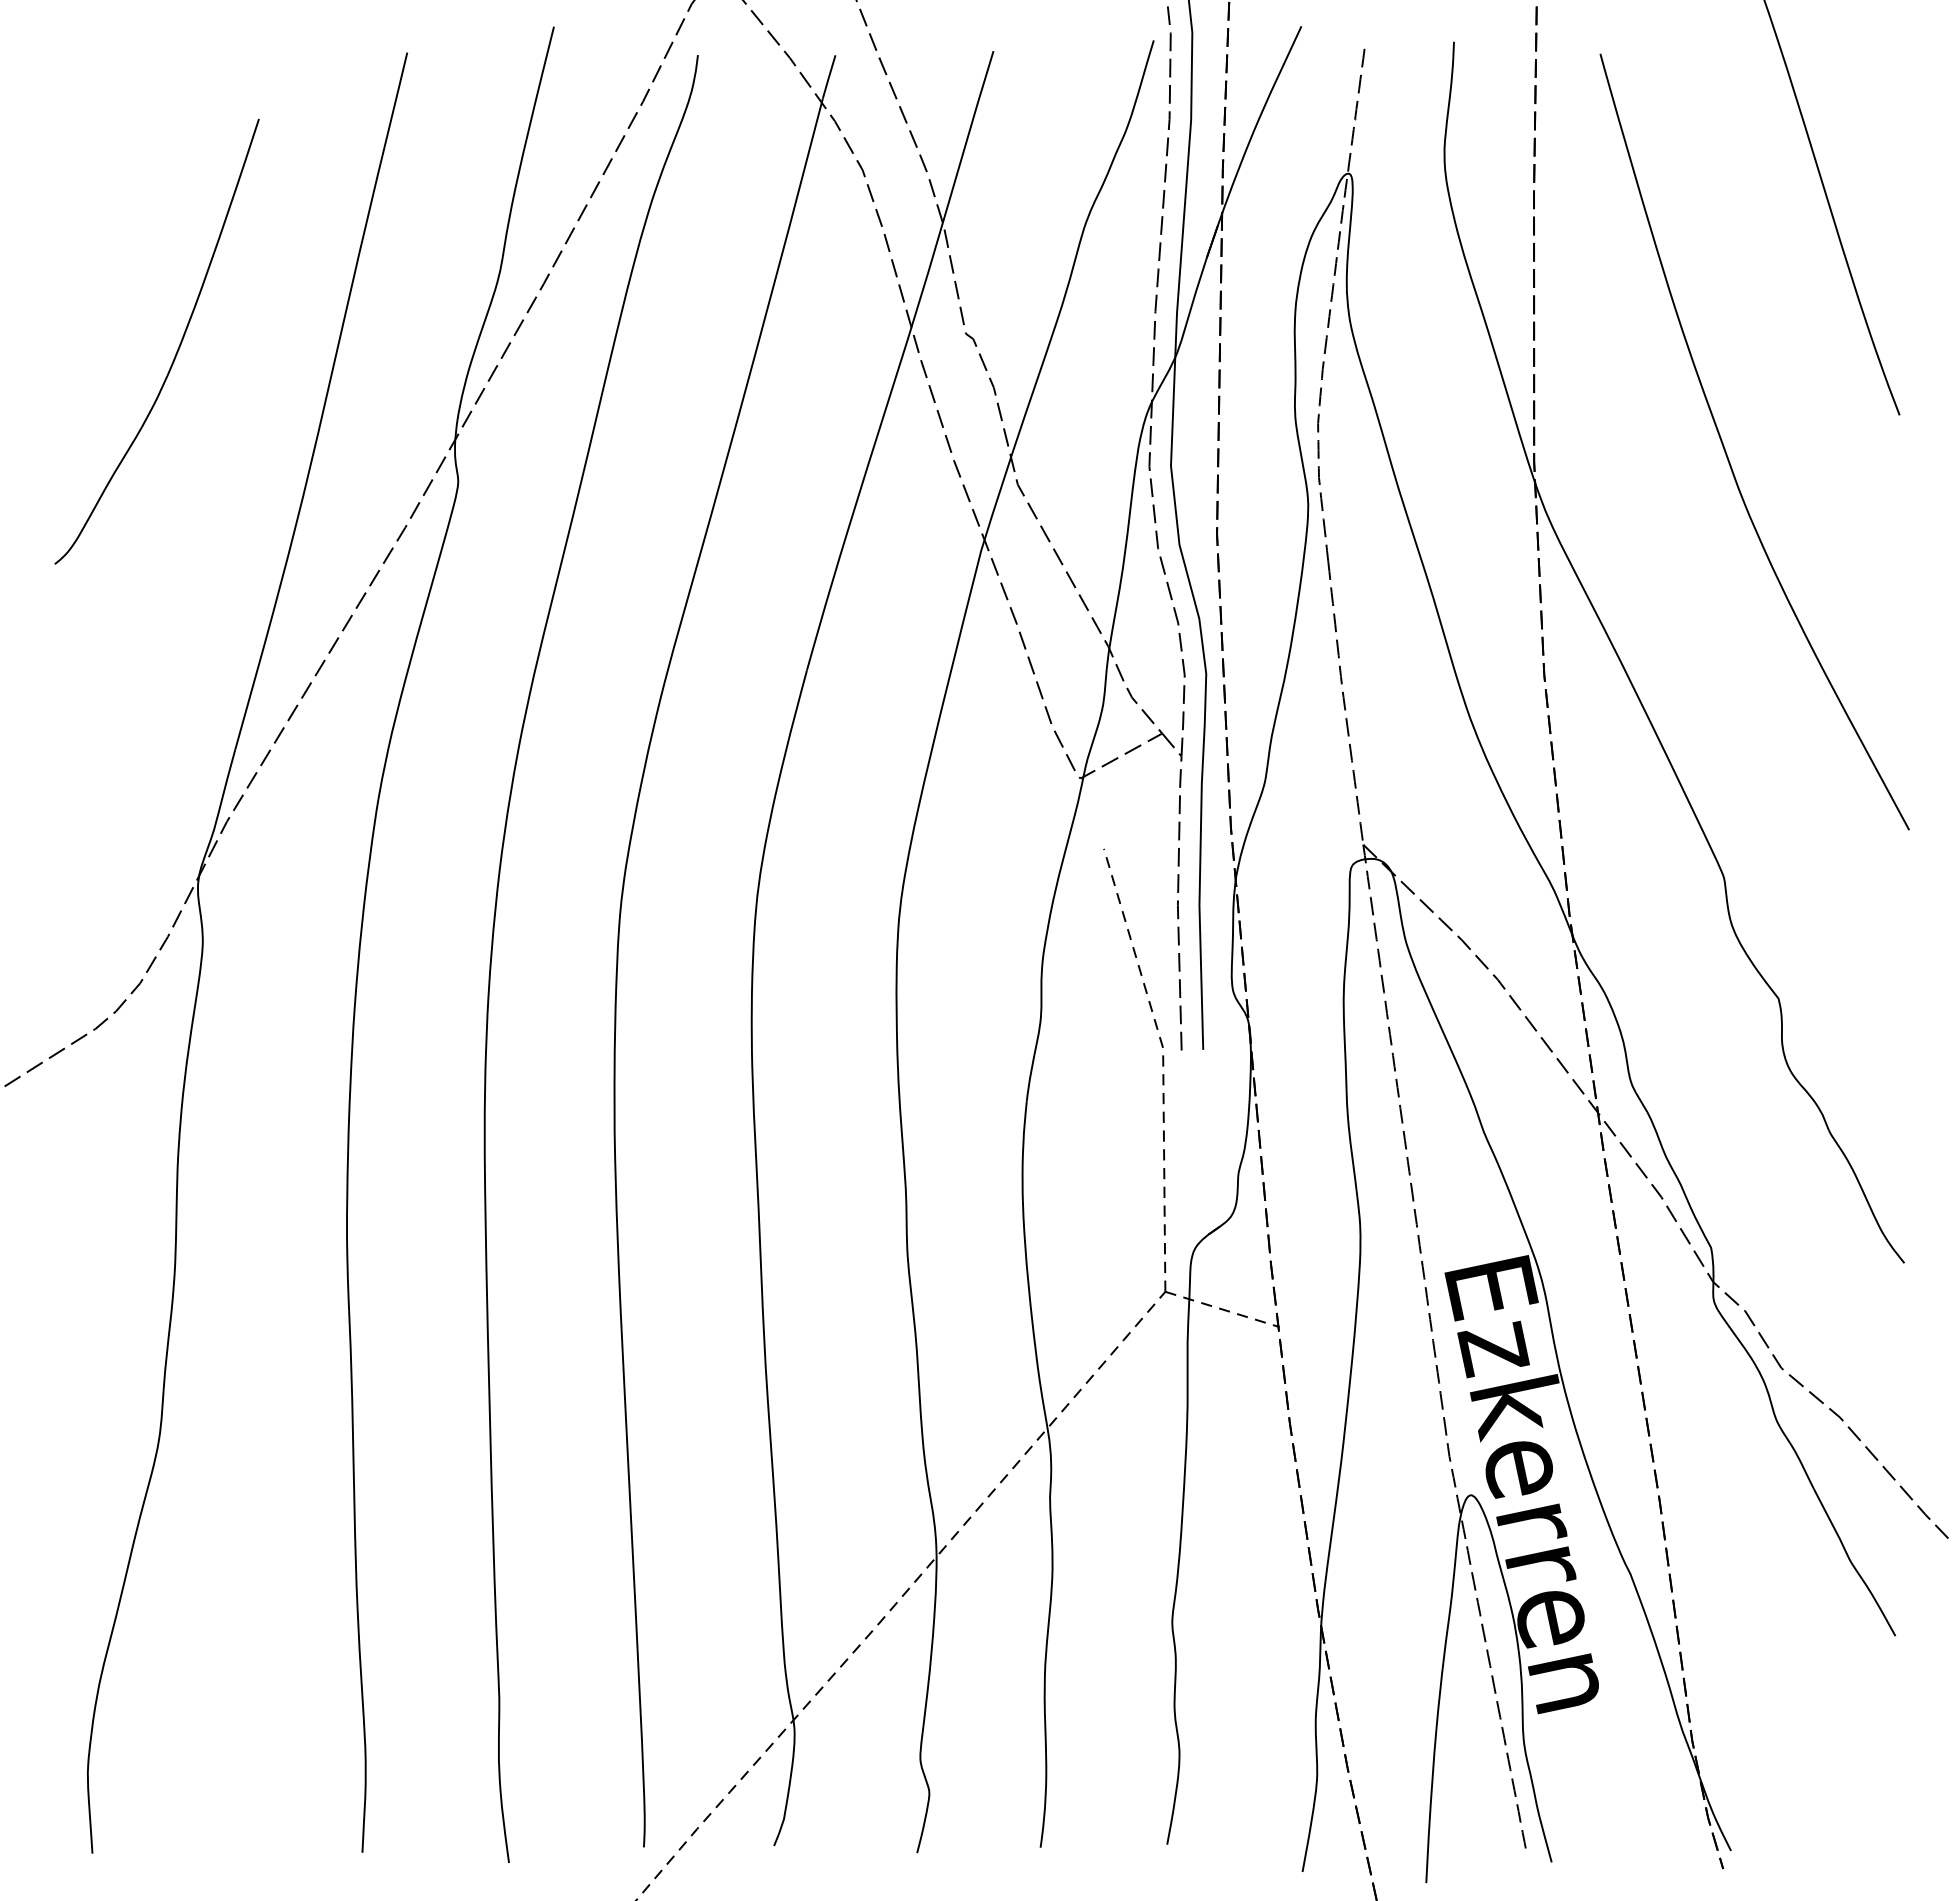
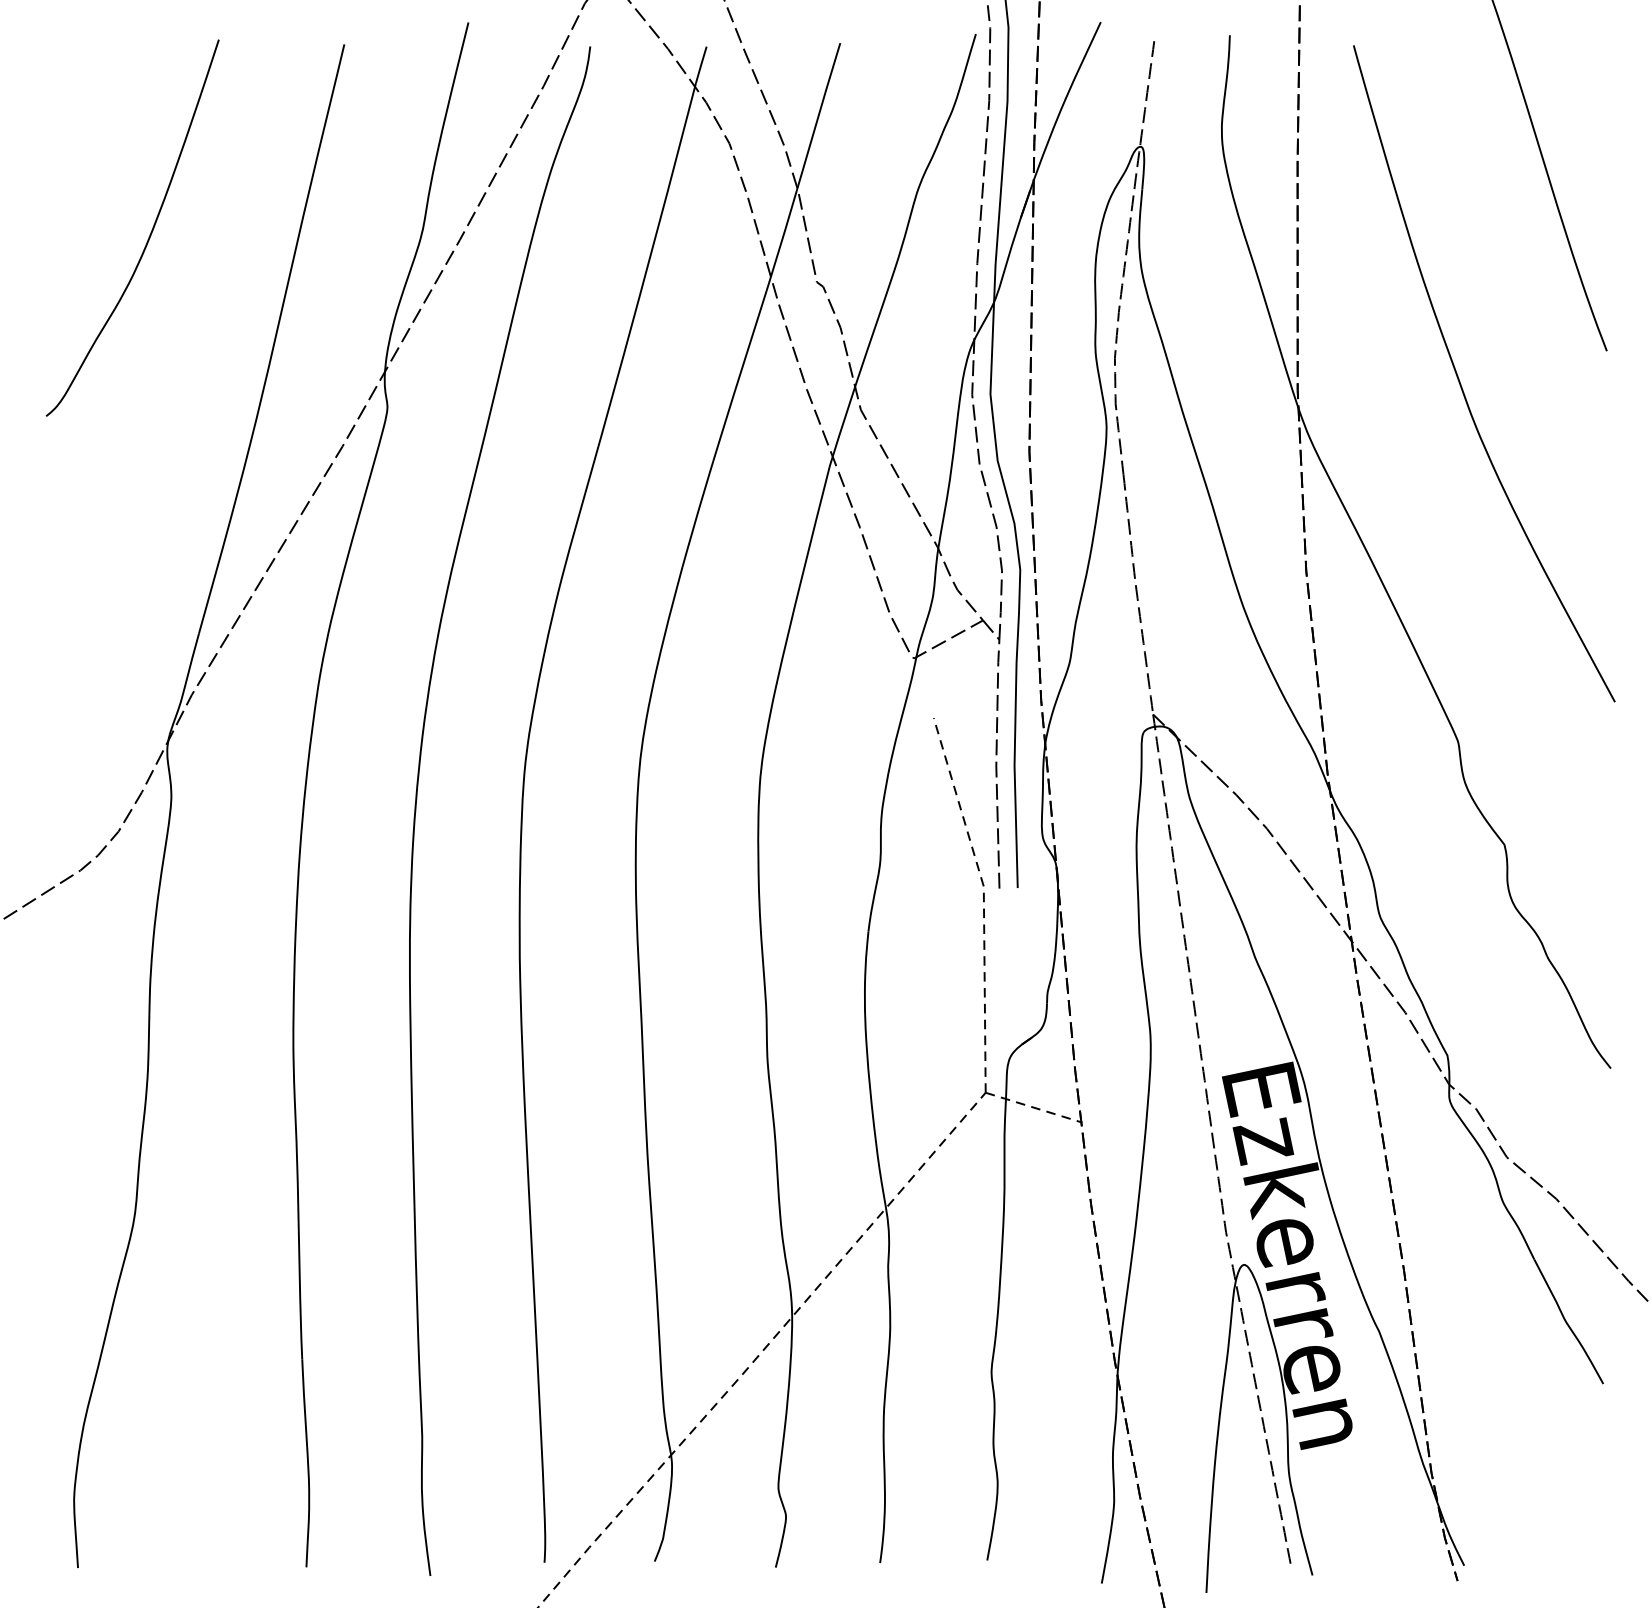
curve: (177, 348) -> (149, 233), moved

